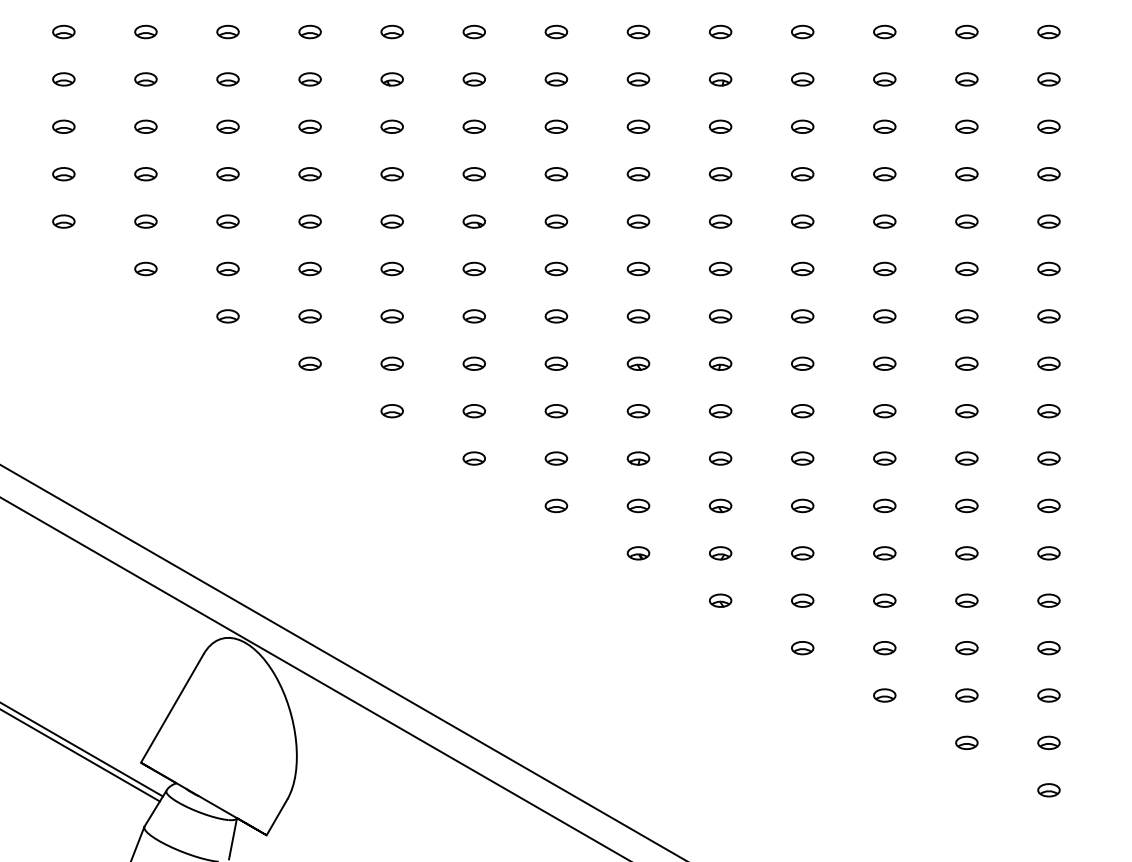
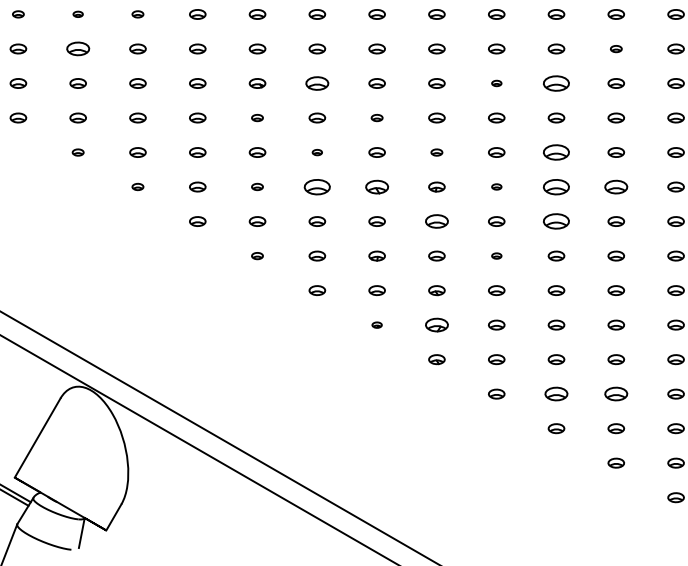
part: (145, 126) -> (18, 14), size x0.7
part: (227, 126) -> (77, 14), size x0.6
part: (309, 126) -> (137, 14), size x0.7
part: (227, 174) -> (77, 49), size x1.4
part: (966, 174) -> (616, 49), size x0.7
part: (556, 221) -> (317, 83), size x1.4
part: (802, 221) -> (496, 83), size x0.6
part: (884, 221) -> (556, 83), size x1.6
part: (473, 268) -> (256, 117), size x0.7
part: (638, 268) -> (377, 117), size x0.7
part: (227, 316) -> (77, 152), size x0.7
part: (556, 316) -> (317, 152), size x0.6
part: (720, 316) -> (436, 152), size x0.7
part: (884, 316) -> (556, 152), size x1.6
part: (309, 363) -> (137, 186), size x0.7
part: (473, 363) -> (256, 186), size x0.7
part: (556, 363) -> (317, 186), size x1.6
part: (638, 363) -> (377, 186), size x1.4
part: (802, 363) -> (496, 186), size x0.6
part: (884, 363) -> (556, 186), size x1.6
part: (966, 363) -> (616, 186), size x1.4
part: (720, 411) -> (436, 221), size x1.4
part: (884, 411) -> (556, 221), size x1.6
part: (473, 458) -> (256, 256), size x0.7
part: (802, 458) -> (496, 256), size x0.6
part: (638, 553) -> (377, 325), size x0.6
part: (720, 553) -> (436, 325), size x1.4
part: (884, 648) -> (556, 394), size x1.4
part: (966, 648) -> (616, 394), size x1.4

